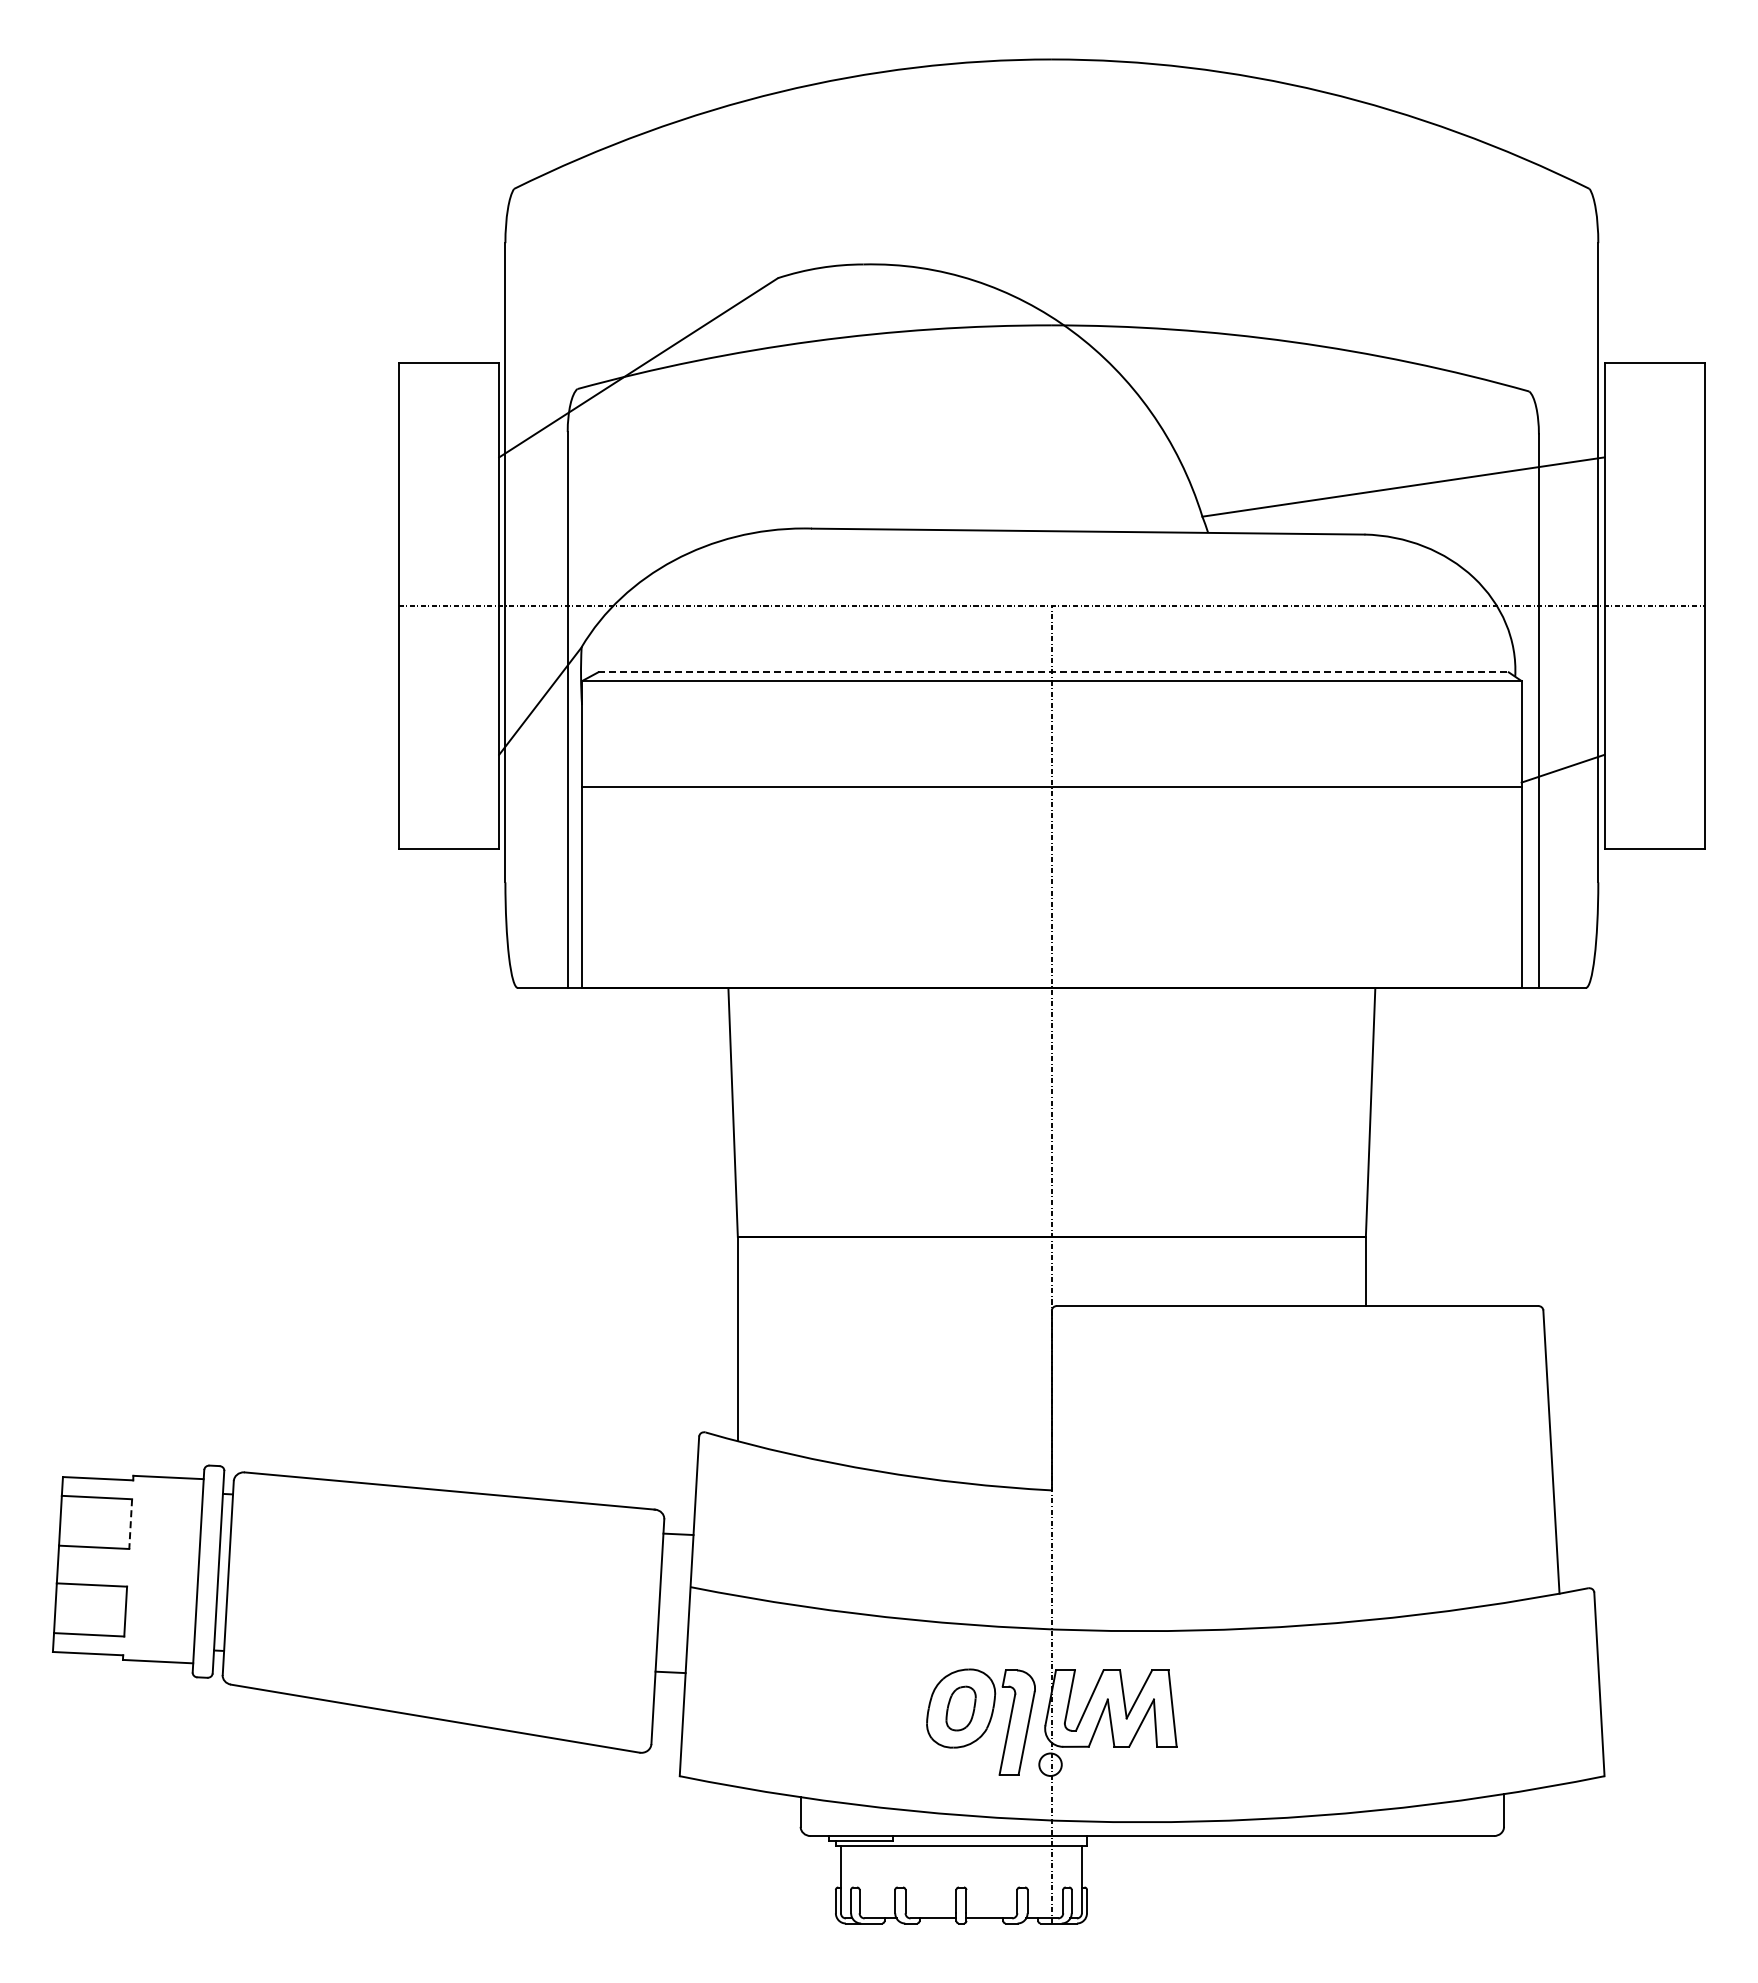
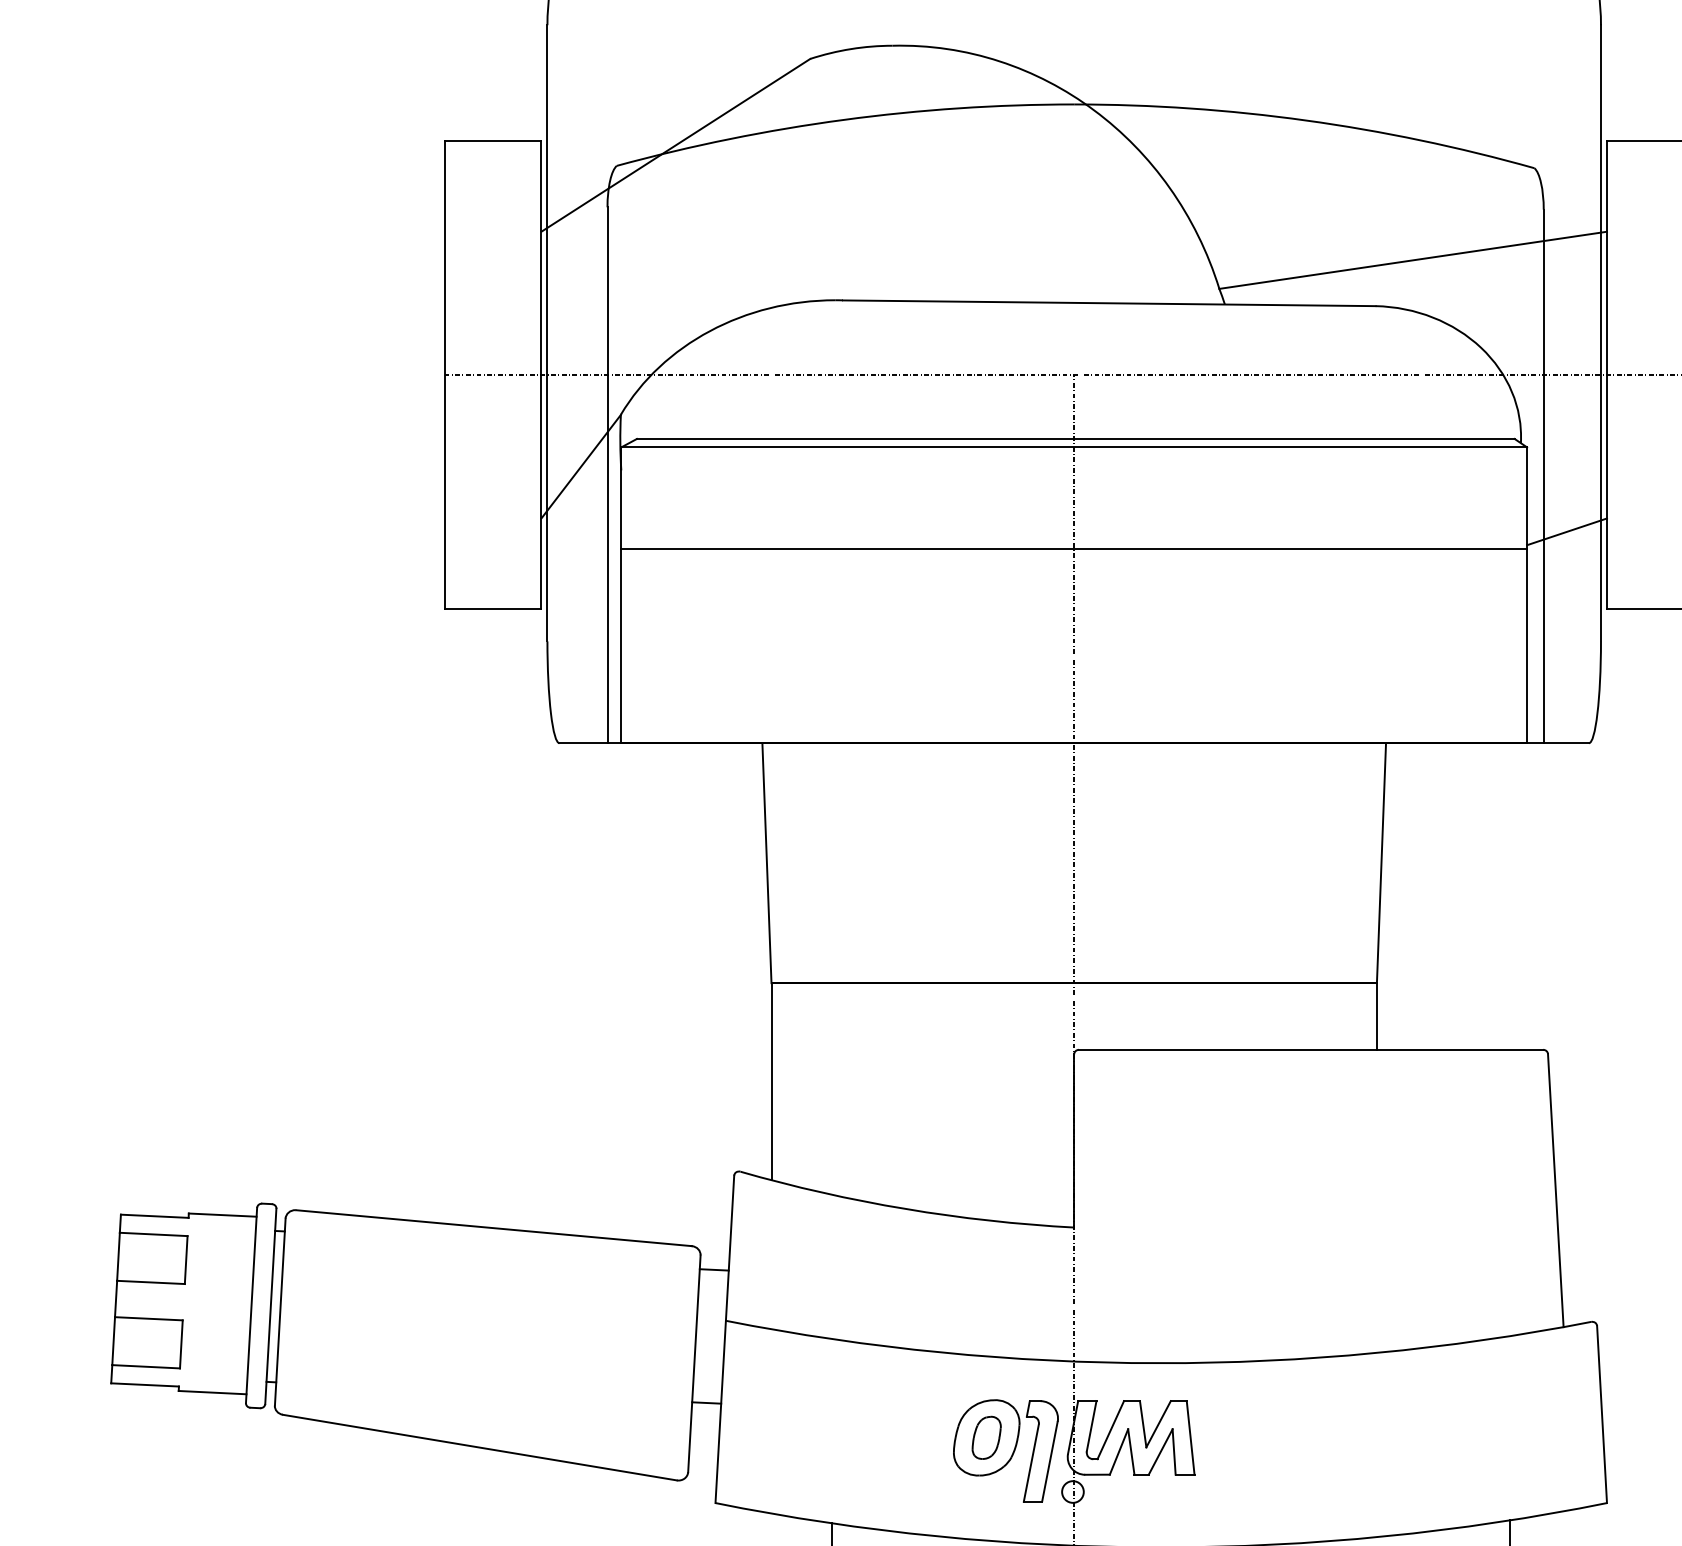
line: (1054, 672) -> (1076, 439), dashed -> solid
line: (130, 1524) -> (186, 1260), dashed -> solid

